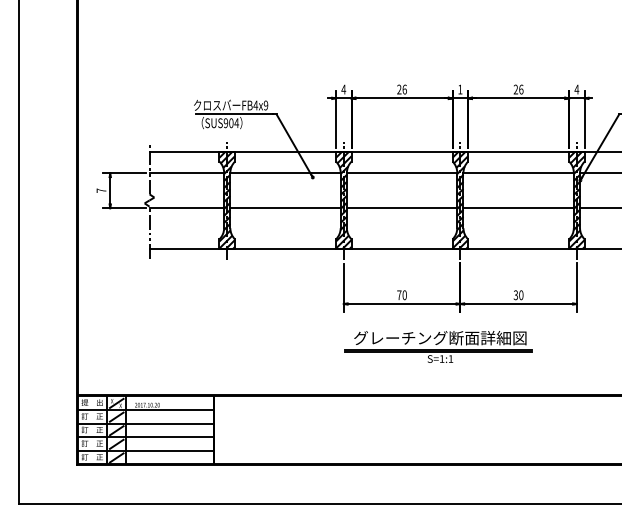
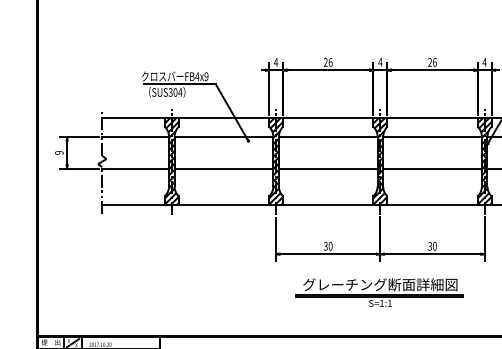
text: (459, 89) -> (379, 62), 1 -> 4
text: (225, 123) -> (170, 92), SUS904 -> SUS304
text: (101, 190) -> (59, 152), 7 -> 9
text: (399, 295) -> (325, 246), 70 -> 30
part: (438, 346) -> (378, 292), moved

